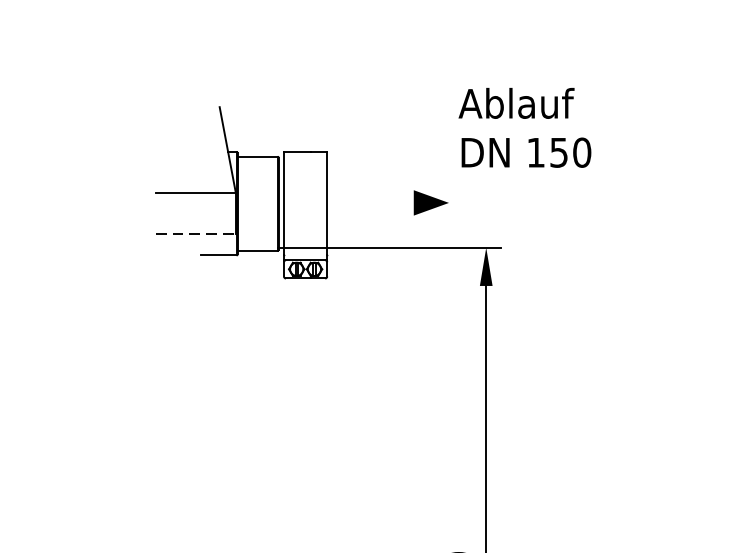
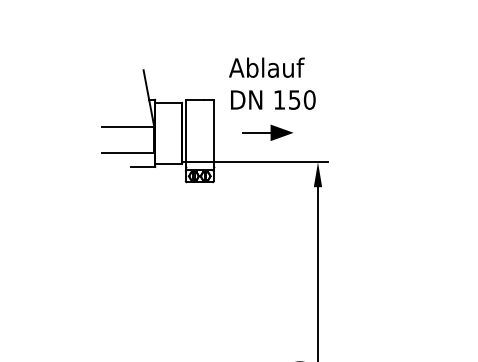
text: (525, 127) -> (272, 83), moved
line: (392, 202) -> (256, 132), added
line: (196, 234) -> (128, 153), dashed -> solid

